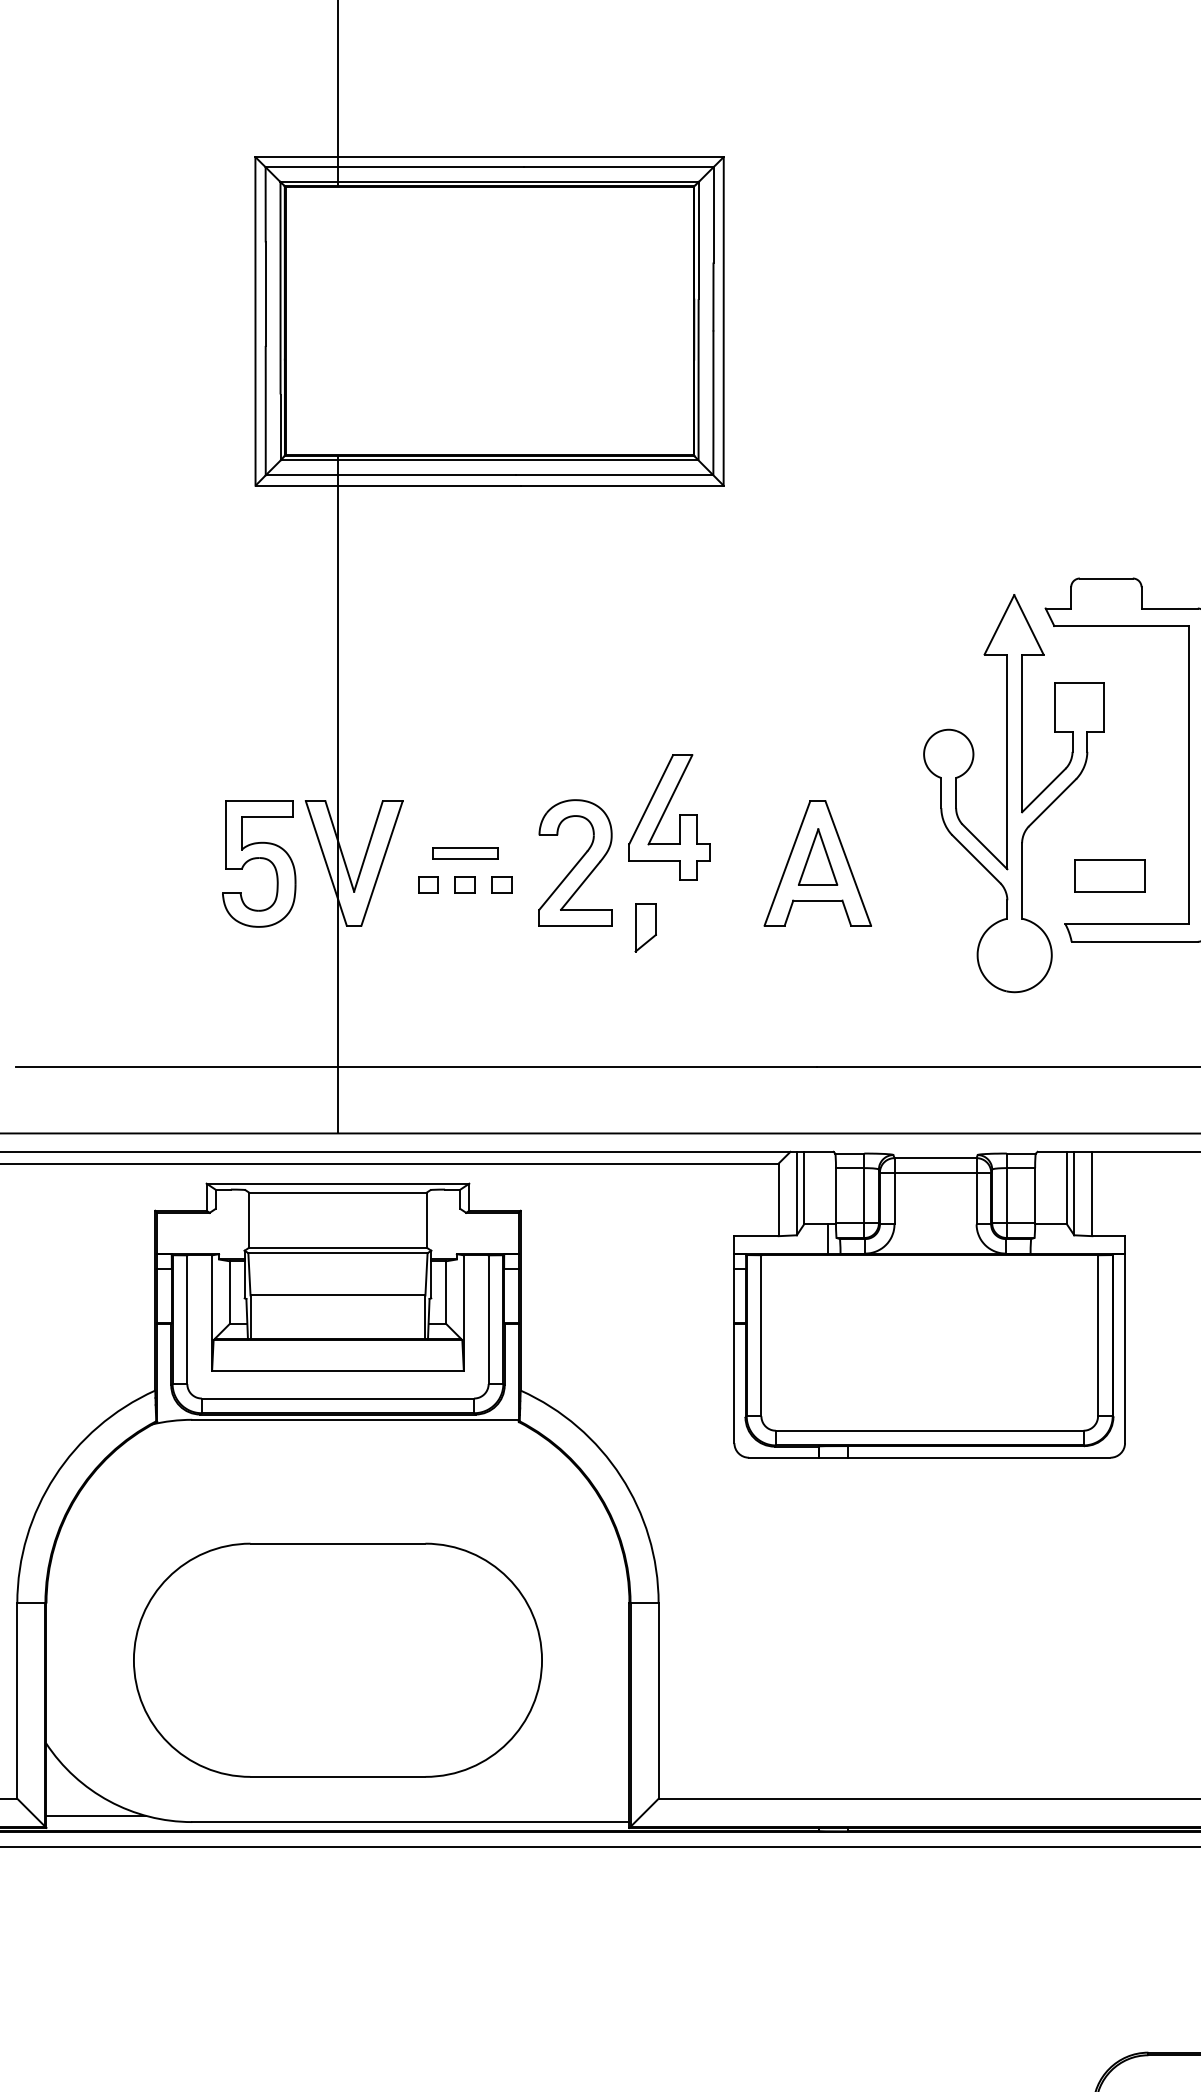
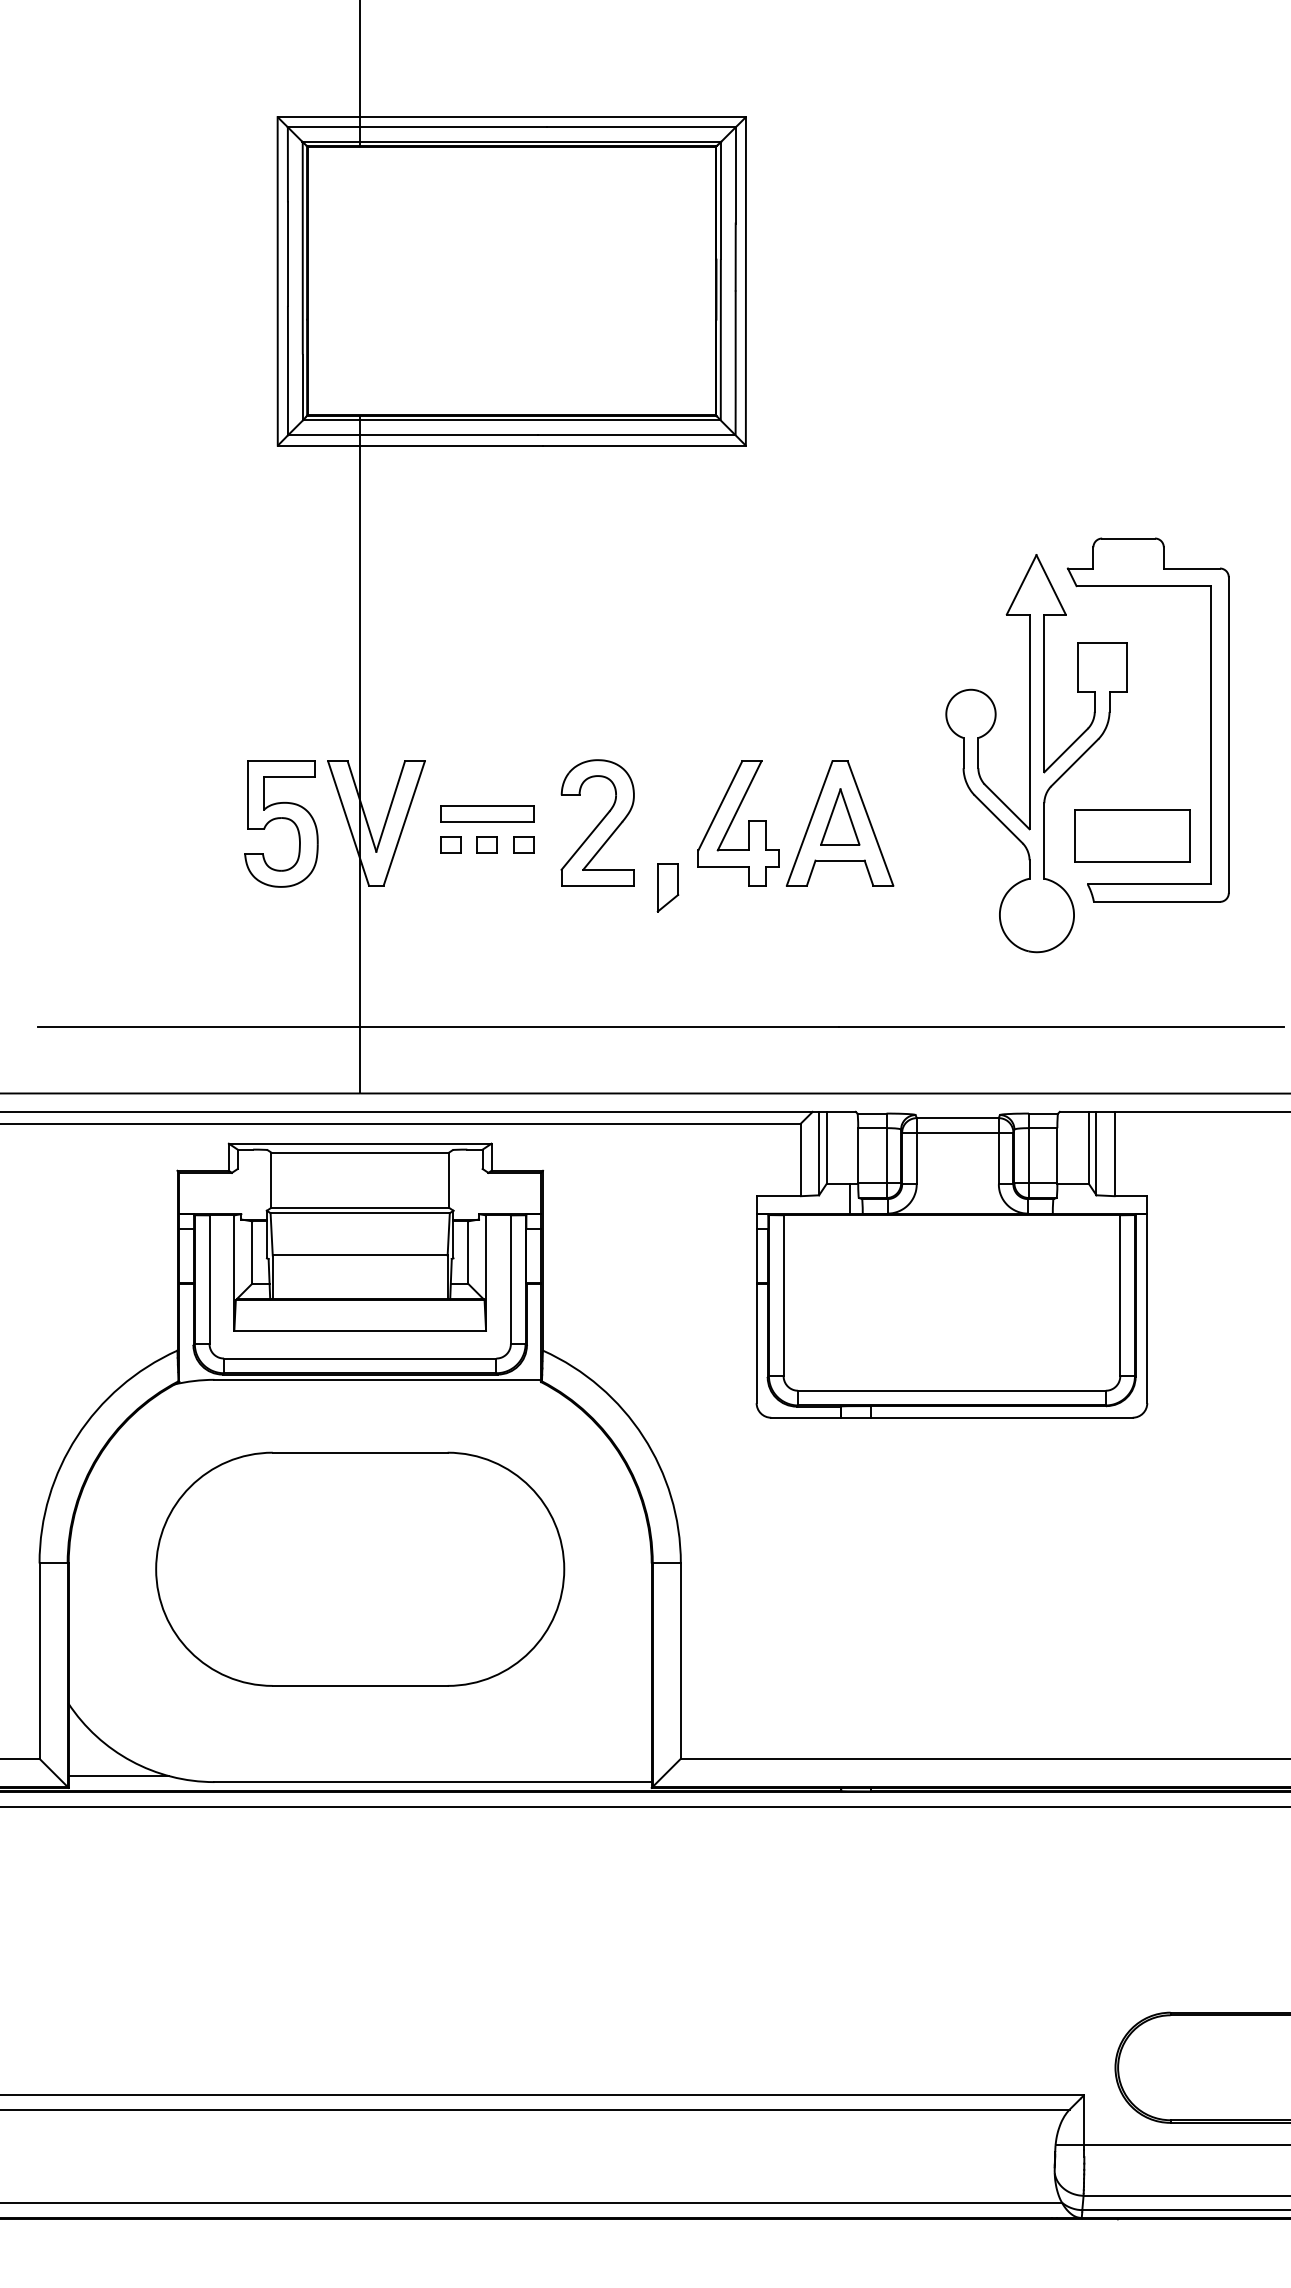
part: (669, 817) -> (738, 823), moved
part: (465, 853) -> (487, 813), size x1.43
part: (1110, 875) -> (1132, 835), size x1.67
part: (338, 1659) -> (360, 1568), moved

